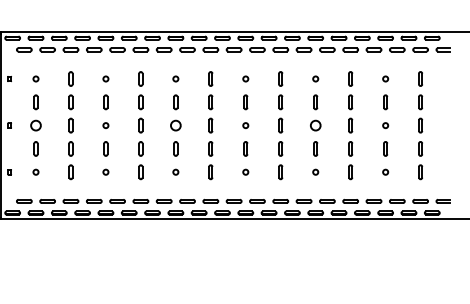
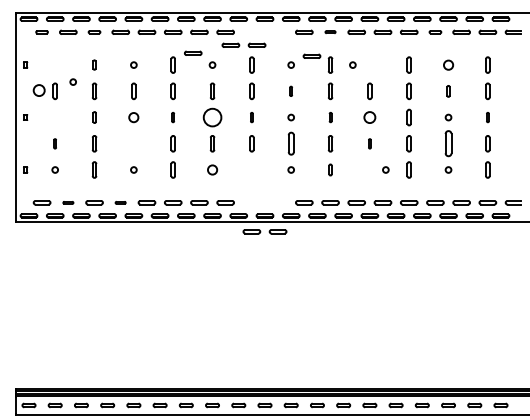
part: (23, 49) -> (41, 31), size x0.7
part: (70, 49) -> (94, 31), size x0.7
part: (222, 49) -> (243, 44), moved
part: (280, 49) -> (330, 31), size x0.6
part: (374, 49) -> (435, 31), size x0.7
part: (158, 67) -> (193, 52), added
part: (263, 70) -> (311, 55), added
circle: (35, 78) -> (72, 81), moved
part: (70, 78) -> (94, 64), size x0.6
circle: (315, 78) -> (352, 64), moved
circle: (385, 78) -> (448, 64), size x1.6
part: (245, 102) -> (290, 91), size x0.6
part: (385, 102) -> (448, 91), size x0.7
circle: (35, 125) -> (38, 90), moved
part: (70, 125) -> (94, 117), size x0.7
circle: (105, 125) -> (133, 117), size x1.6
part: (140, 125) -> (172, 117), size x0.6
circle: (175, 125) -> (212, 117), size x1.6
part: (210, 125) -> (251, 117), size x0.6
part: (280, 125) -> (330, 117), size x0.6
part: (420, 125) -> (487, 117), size x0.6
part: (35, 148) -> (54, 143), size x0.6
part: (105, 148) -> (133, 143), removed
part: (245, 148) -> (290, 143), size x1.4
part: (315, 148) -> (369, 143), size x0.6
part: (385, 148) -> (448, 143), size x1.6
circle: (175, 171) -> (212, 169), size x1.6
part: (210, 171) -> (251, 169), removed
part: (280, 171) -> (330, 169), size x0.7
circle: (315, 171) -> (385, 169), moved
part: (47, 201) -> (68, 202), size x0.6
part: (94, 201) -> (120, 202), size x0.6
part: (222, 201) -> (264, 231), moved

